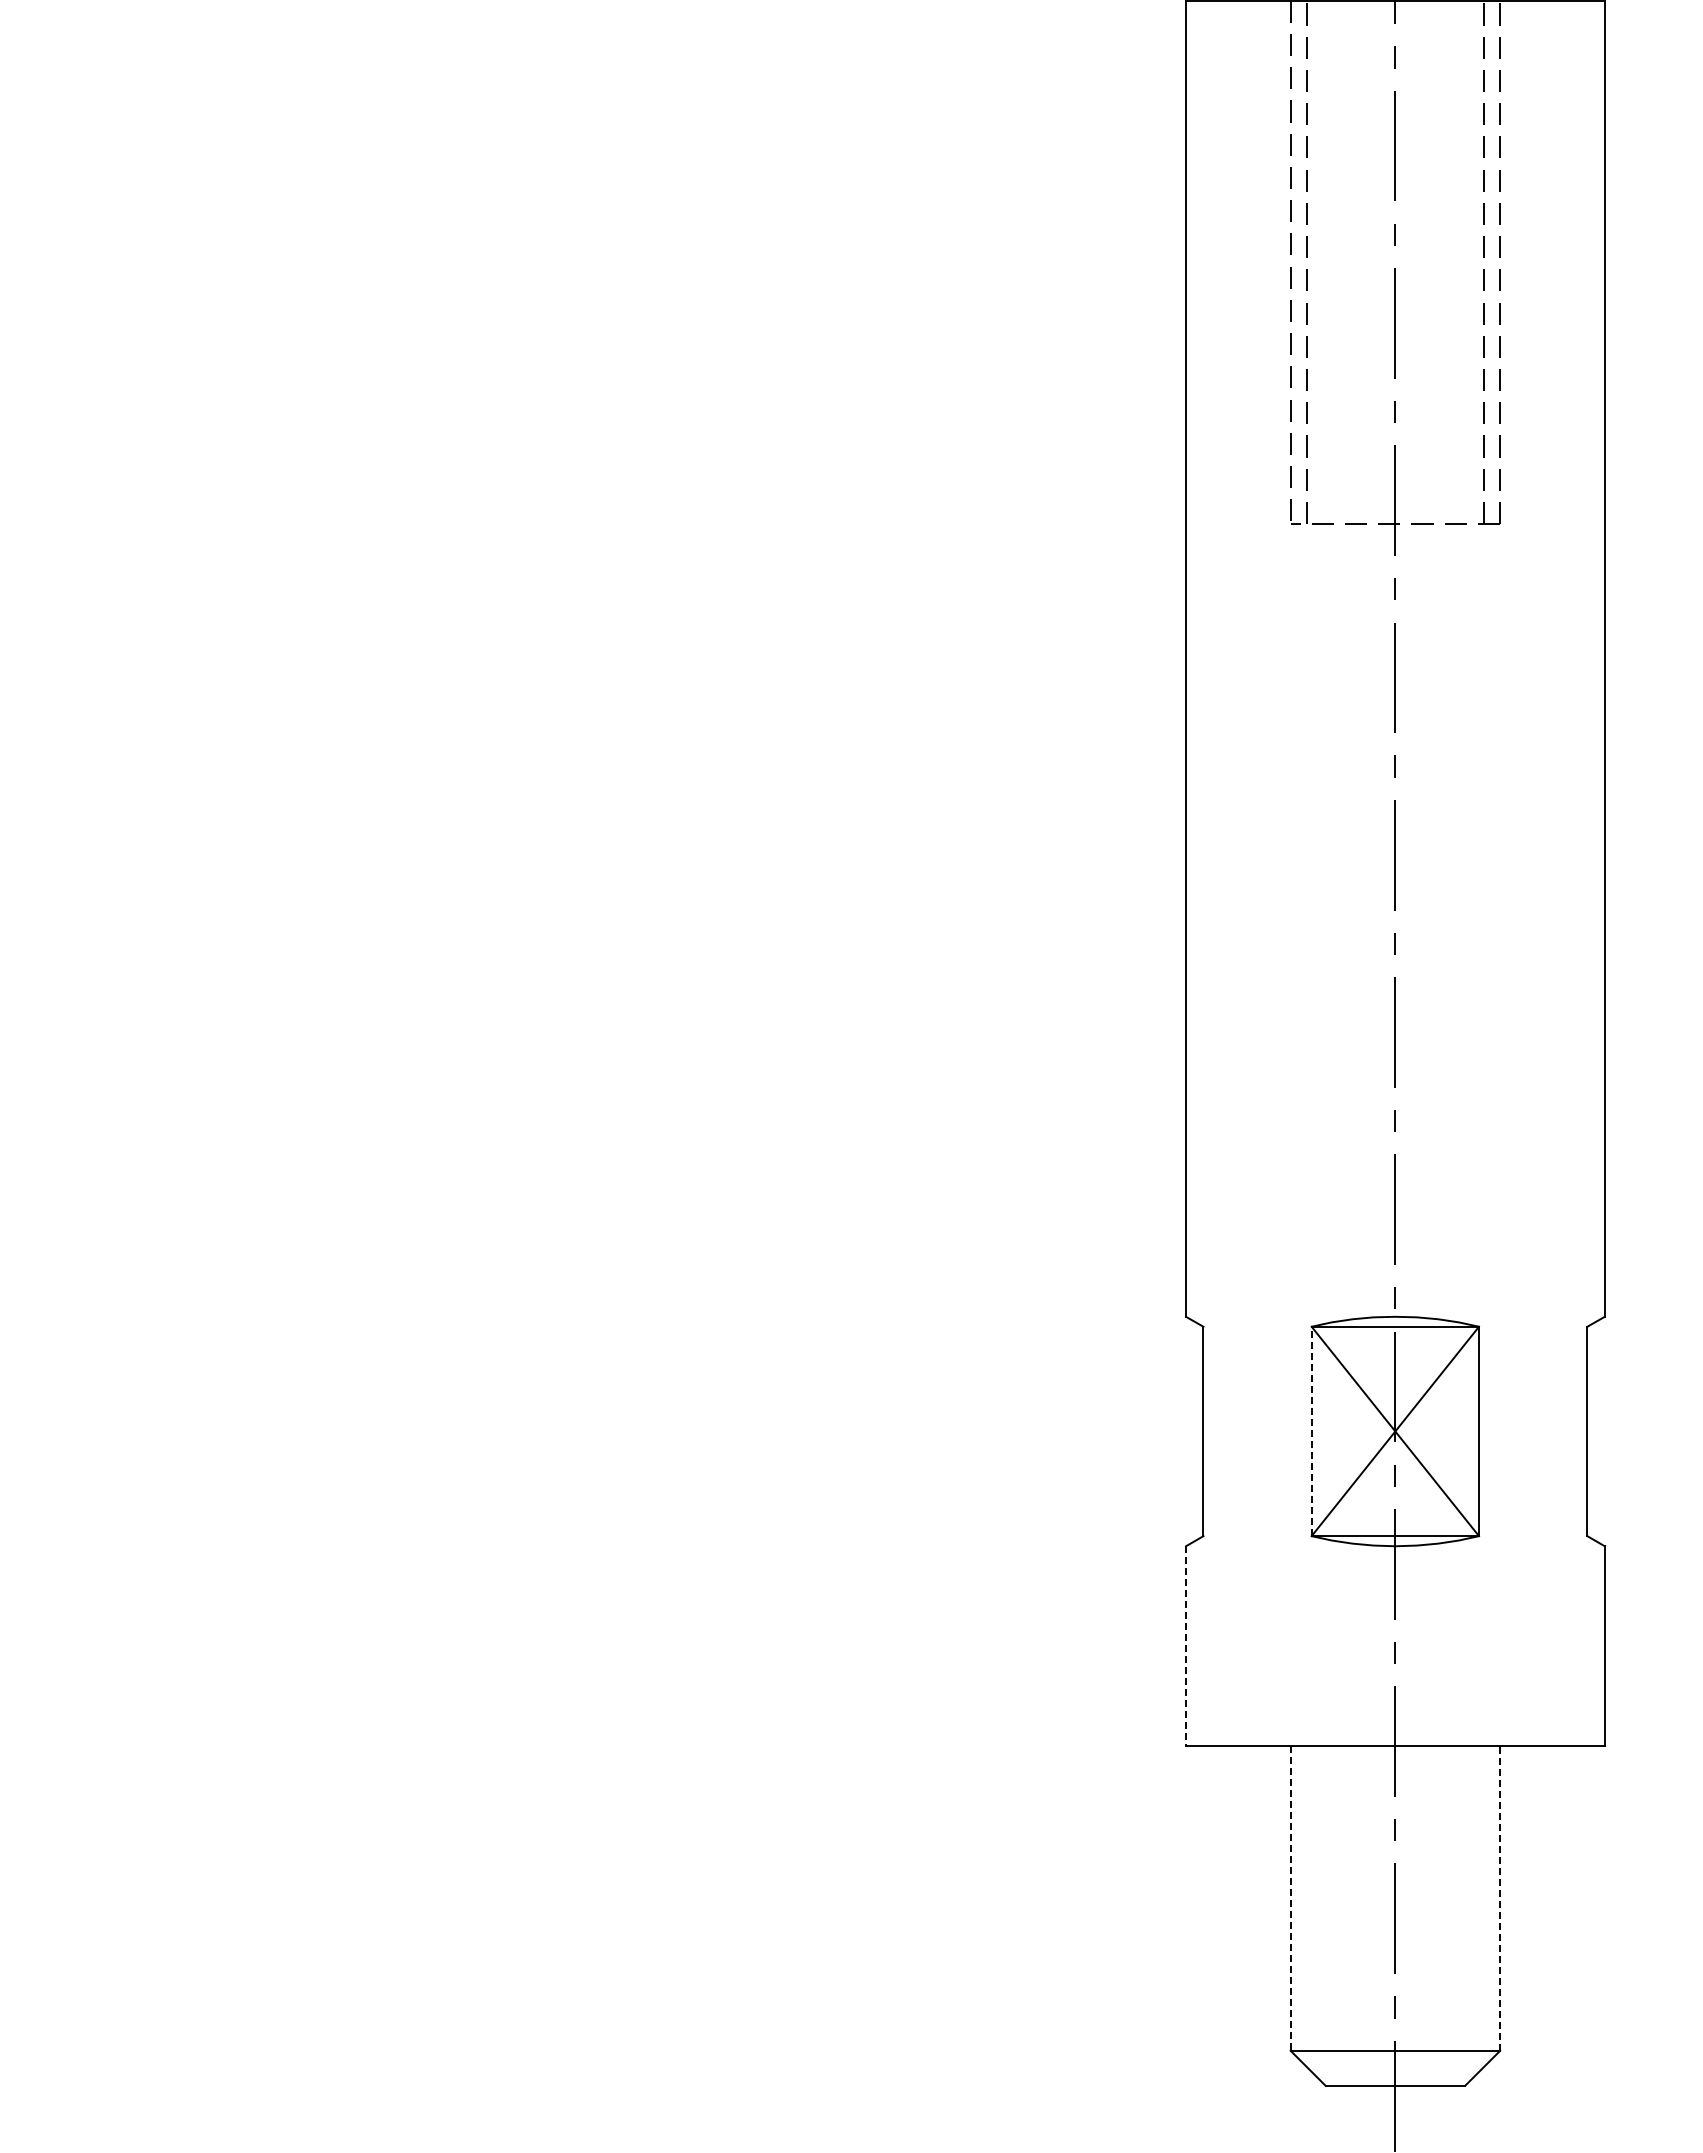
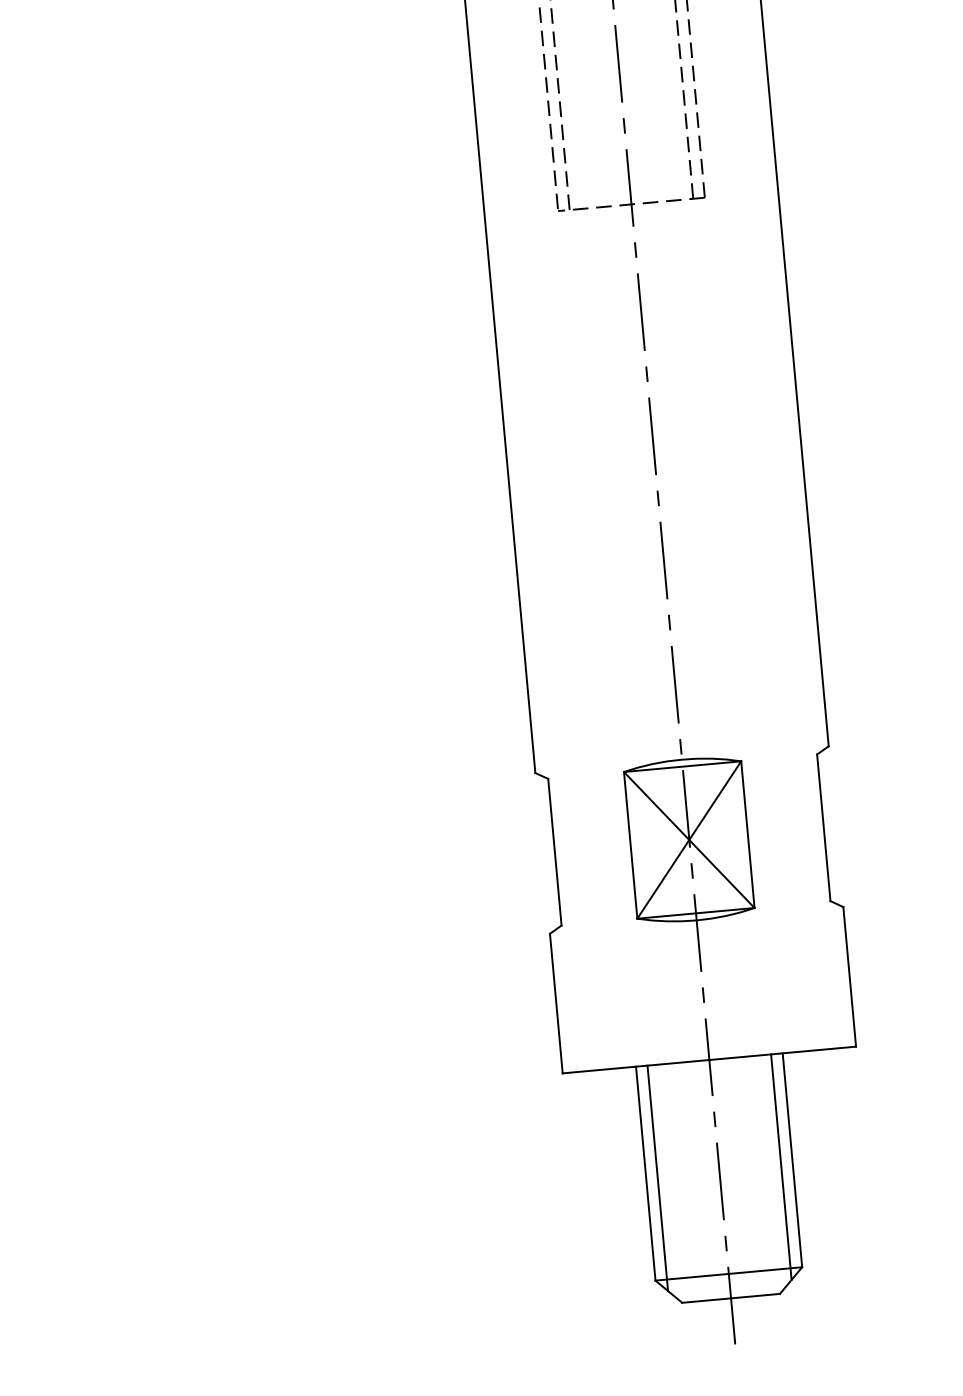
line: (1311, 1431) -> (630, 845), dashed -> solid
line: (1186, 1645) -> (556, 1003), dashed -> solid
line: (1290, 1898) -> (645, 1173), dashed -> solid
line: (1500, 1898) -> (792, 1160), dashed -> solid
line: (1307, 1906) -> (658, 1178), added
line: (1483, 1906) -> (781, 1167), added

